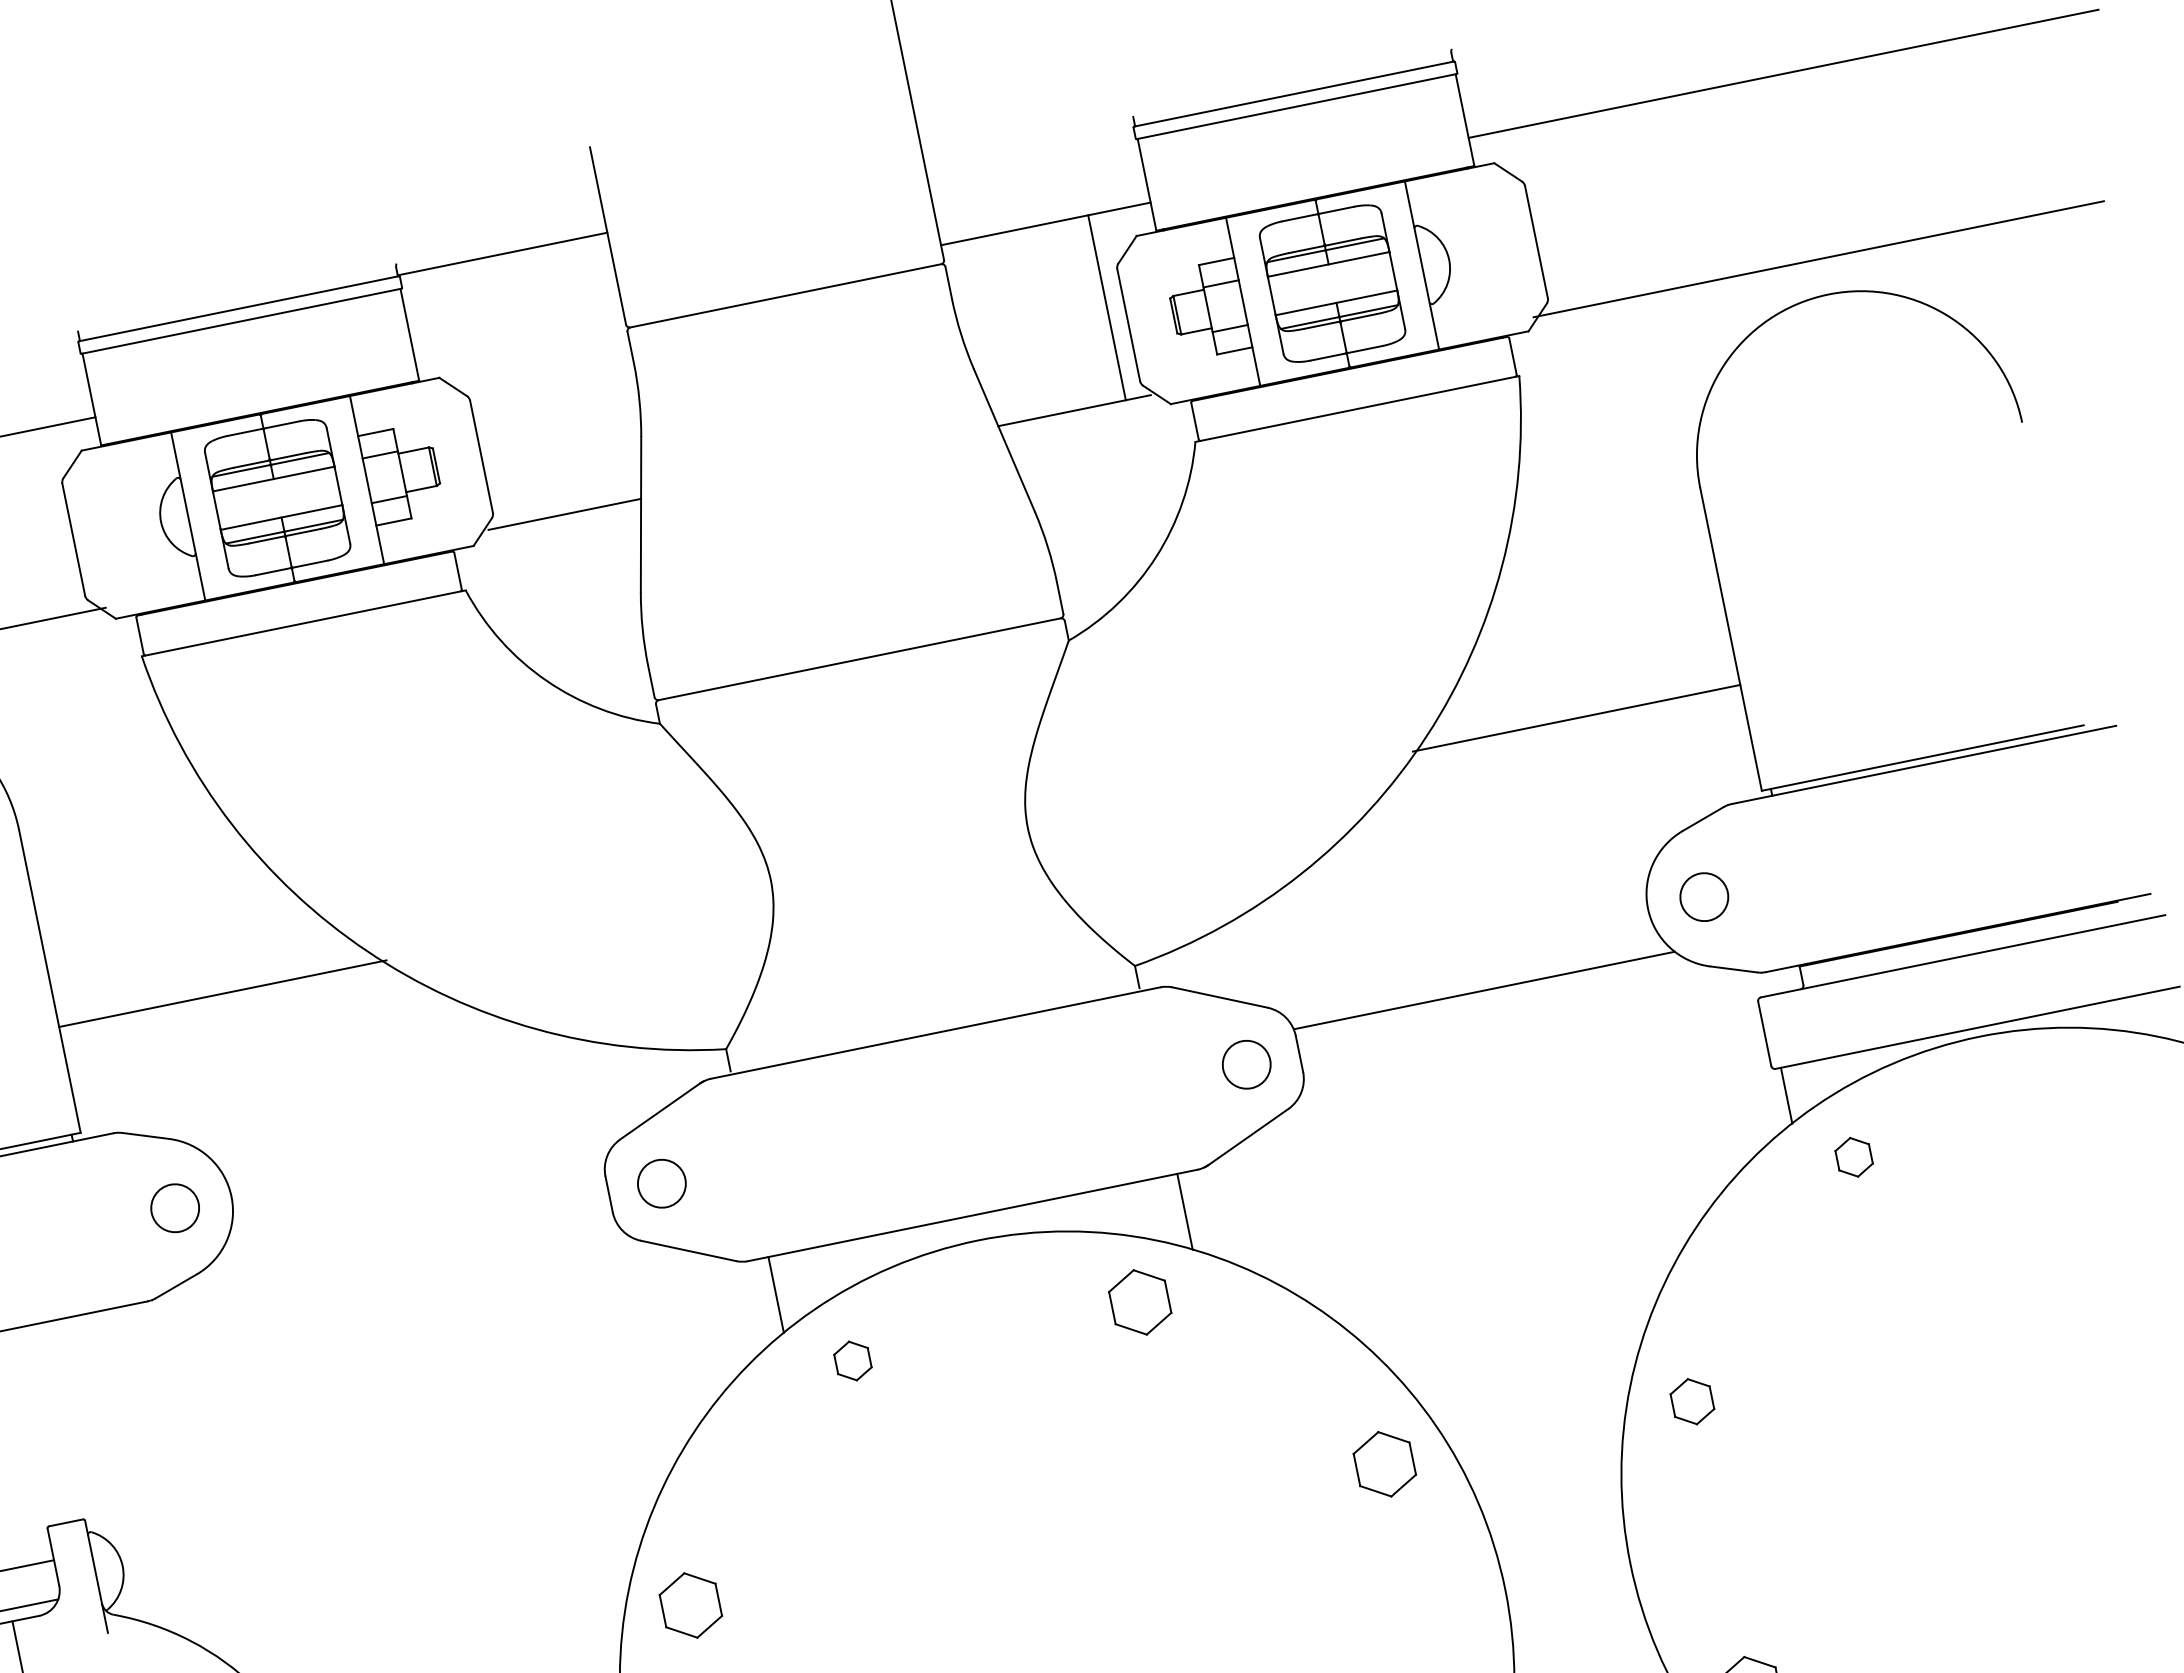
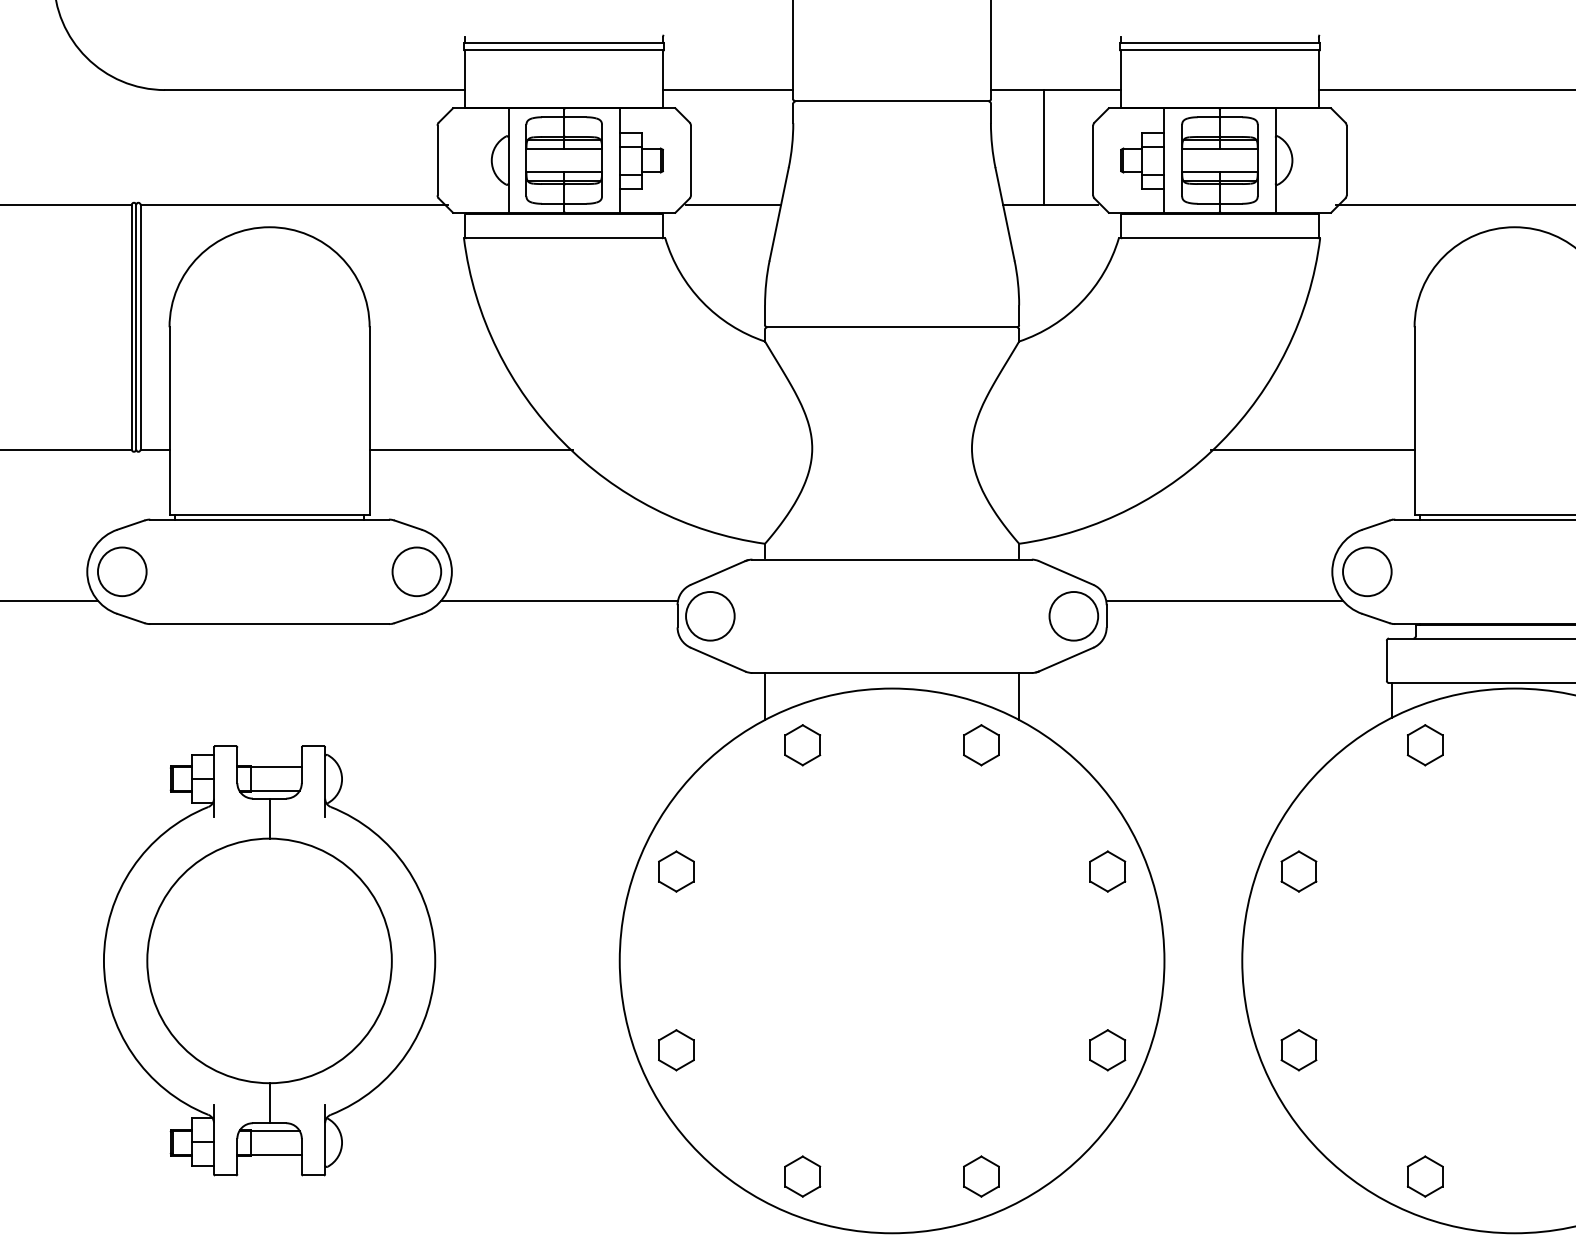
line: (503, 254) -> (728, 90), moved
line: (1107, 307) -> (1044, 147), moved
circle: (1704, 896) -> (1367, 571), size x1.67
circle: (1245, 1063) -> (1073, 615), size x1.67
part: (1853, 1157) -> (1424, 745), size x1.67
circle: (661, 1182) -> (710, 615), size x1.67
circle: (174, 1207) -> (416, 571), size x1.67
line: (414, 1207) -> (559, 600), added
part: (852, 1361) -> (802, 745), size x1.67
part: (1691, 1401) -> (1298, 871), size x1.43

